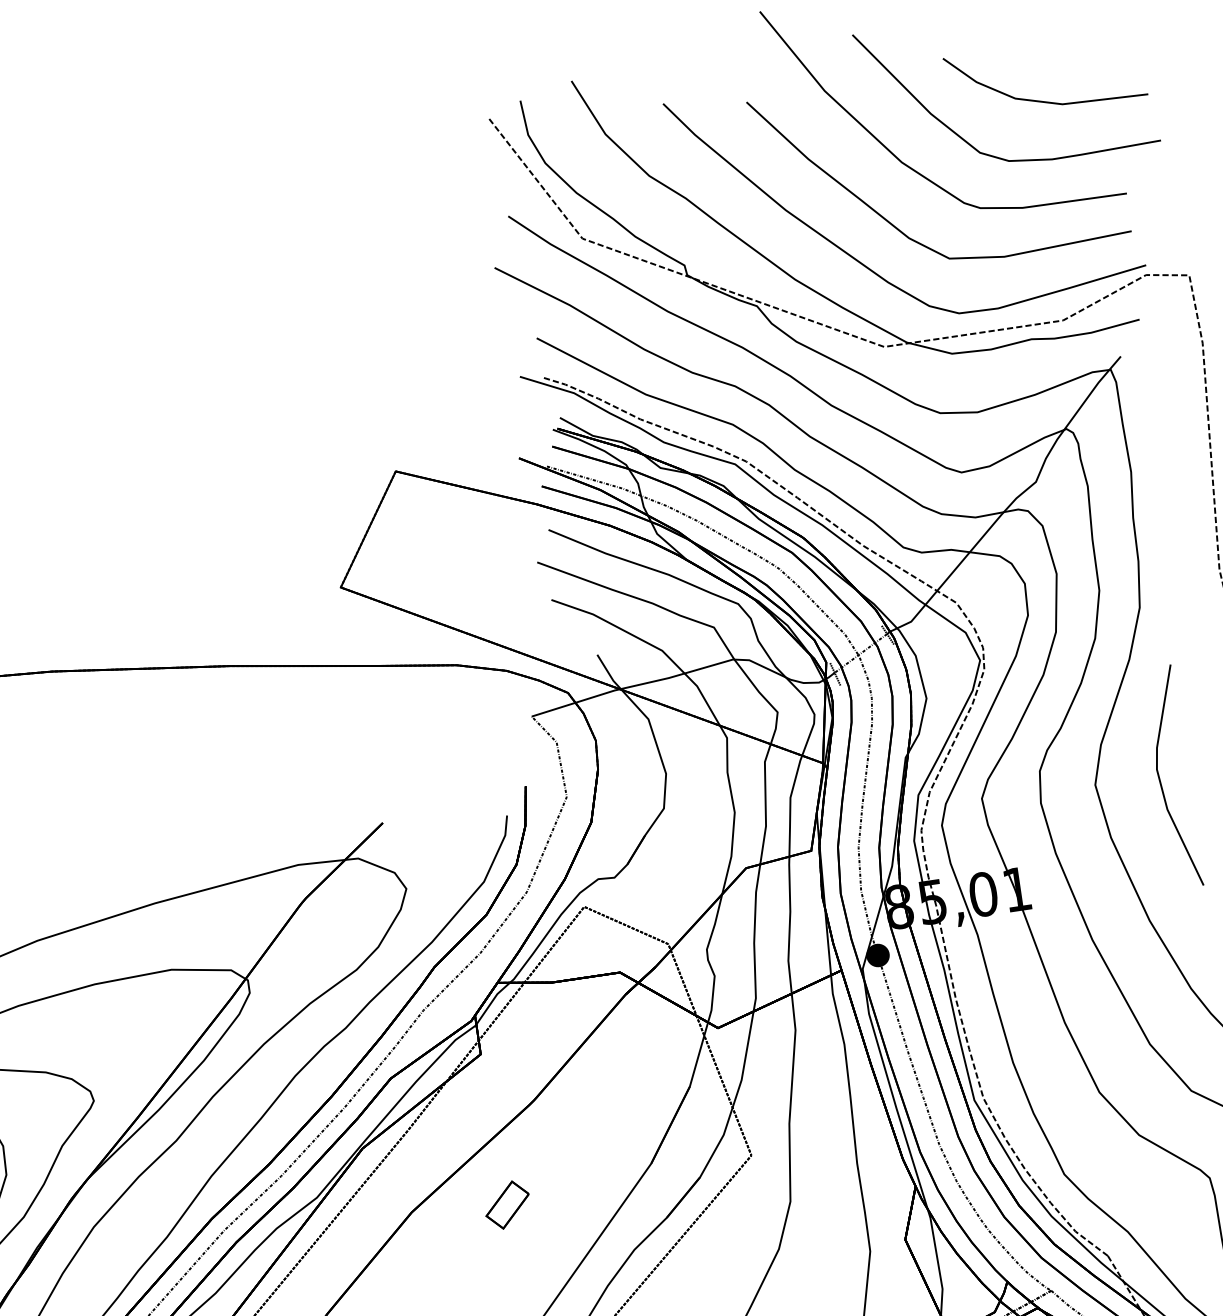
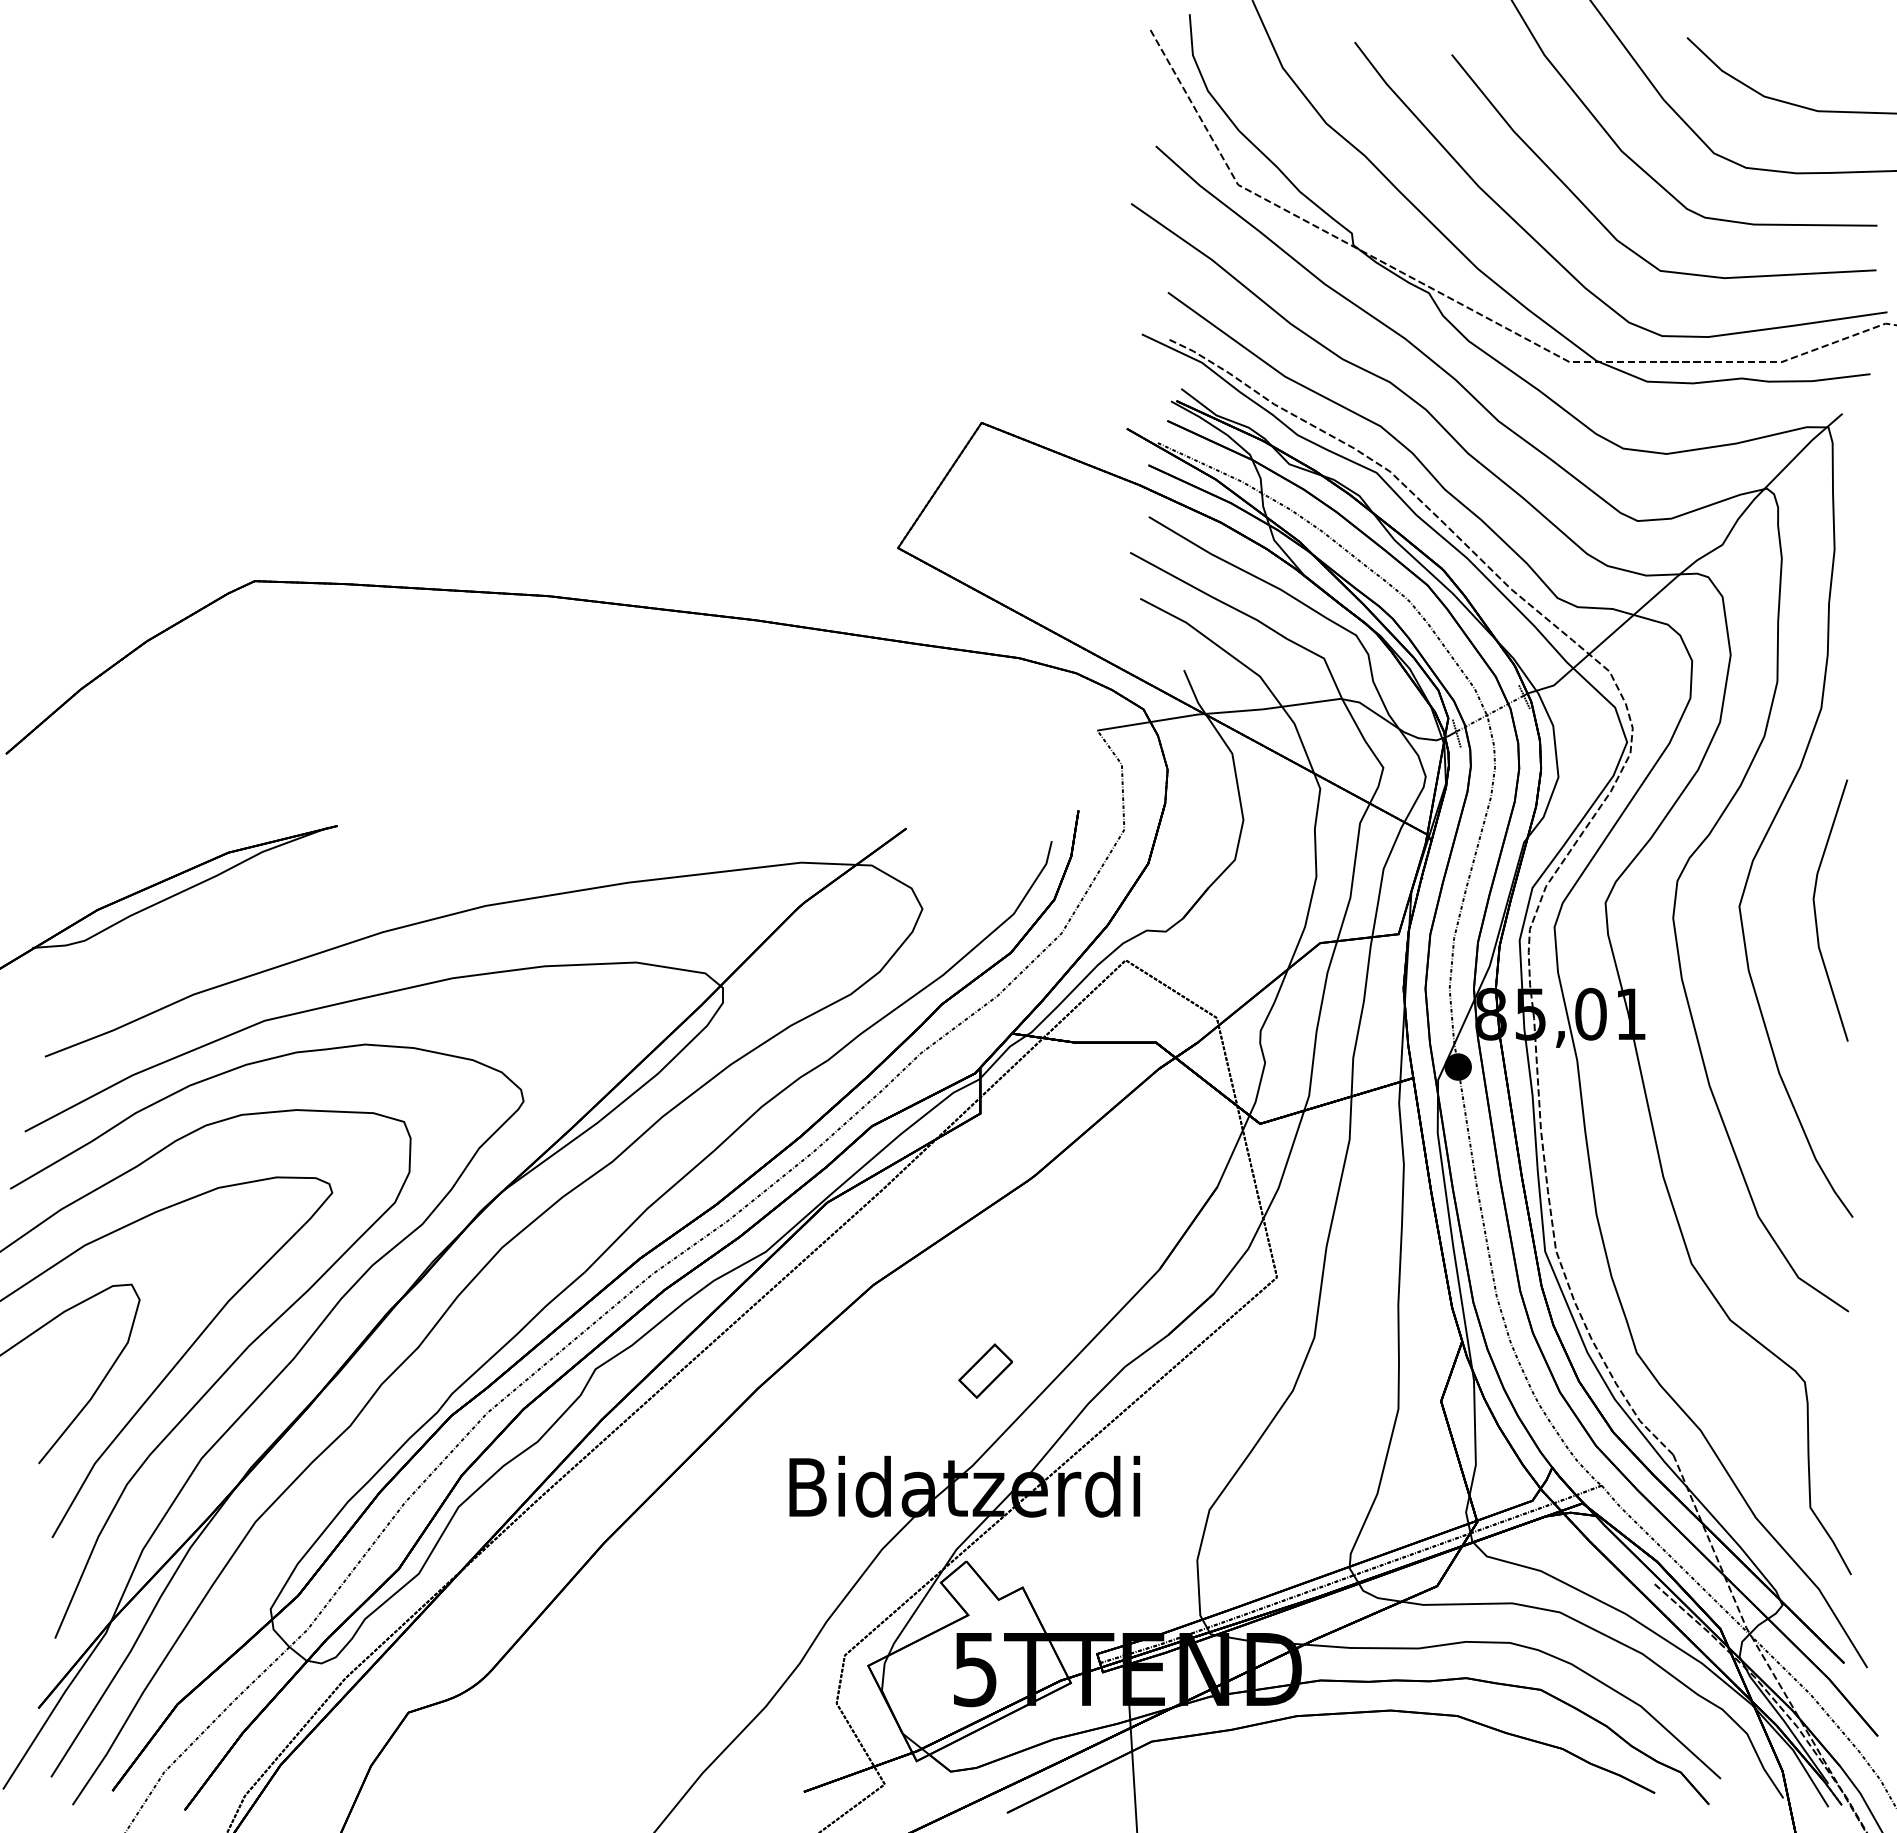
part: (507, 1204) -> (985, 1370), moved

